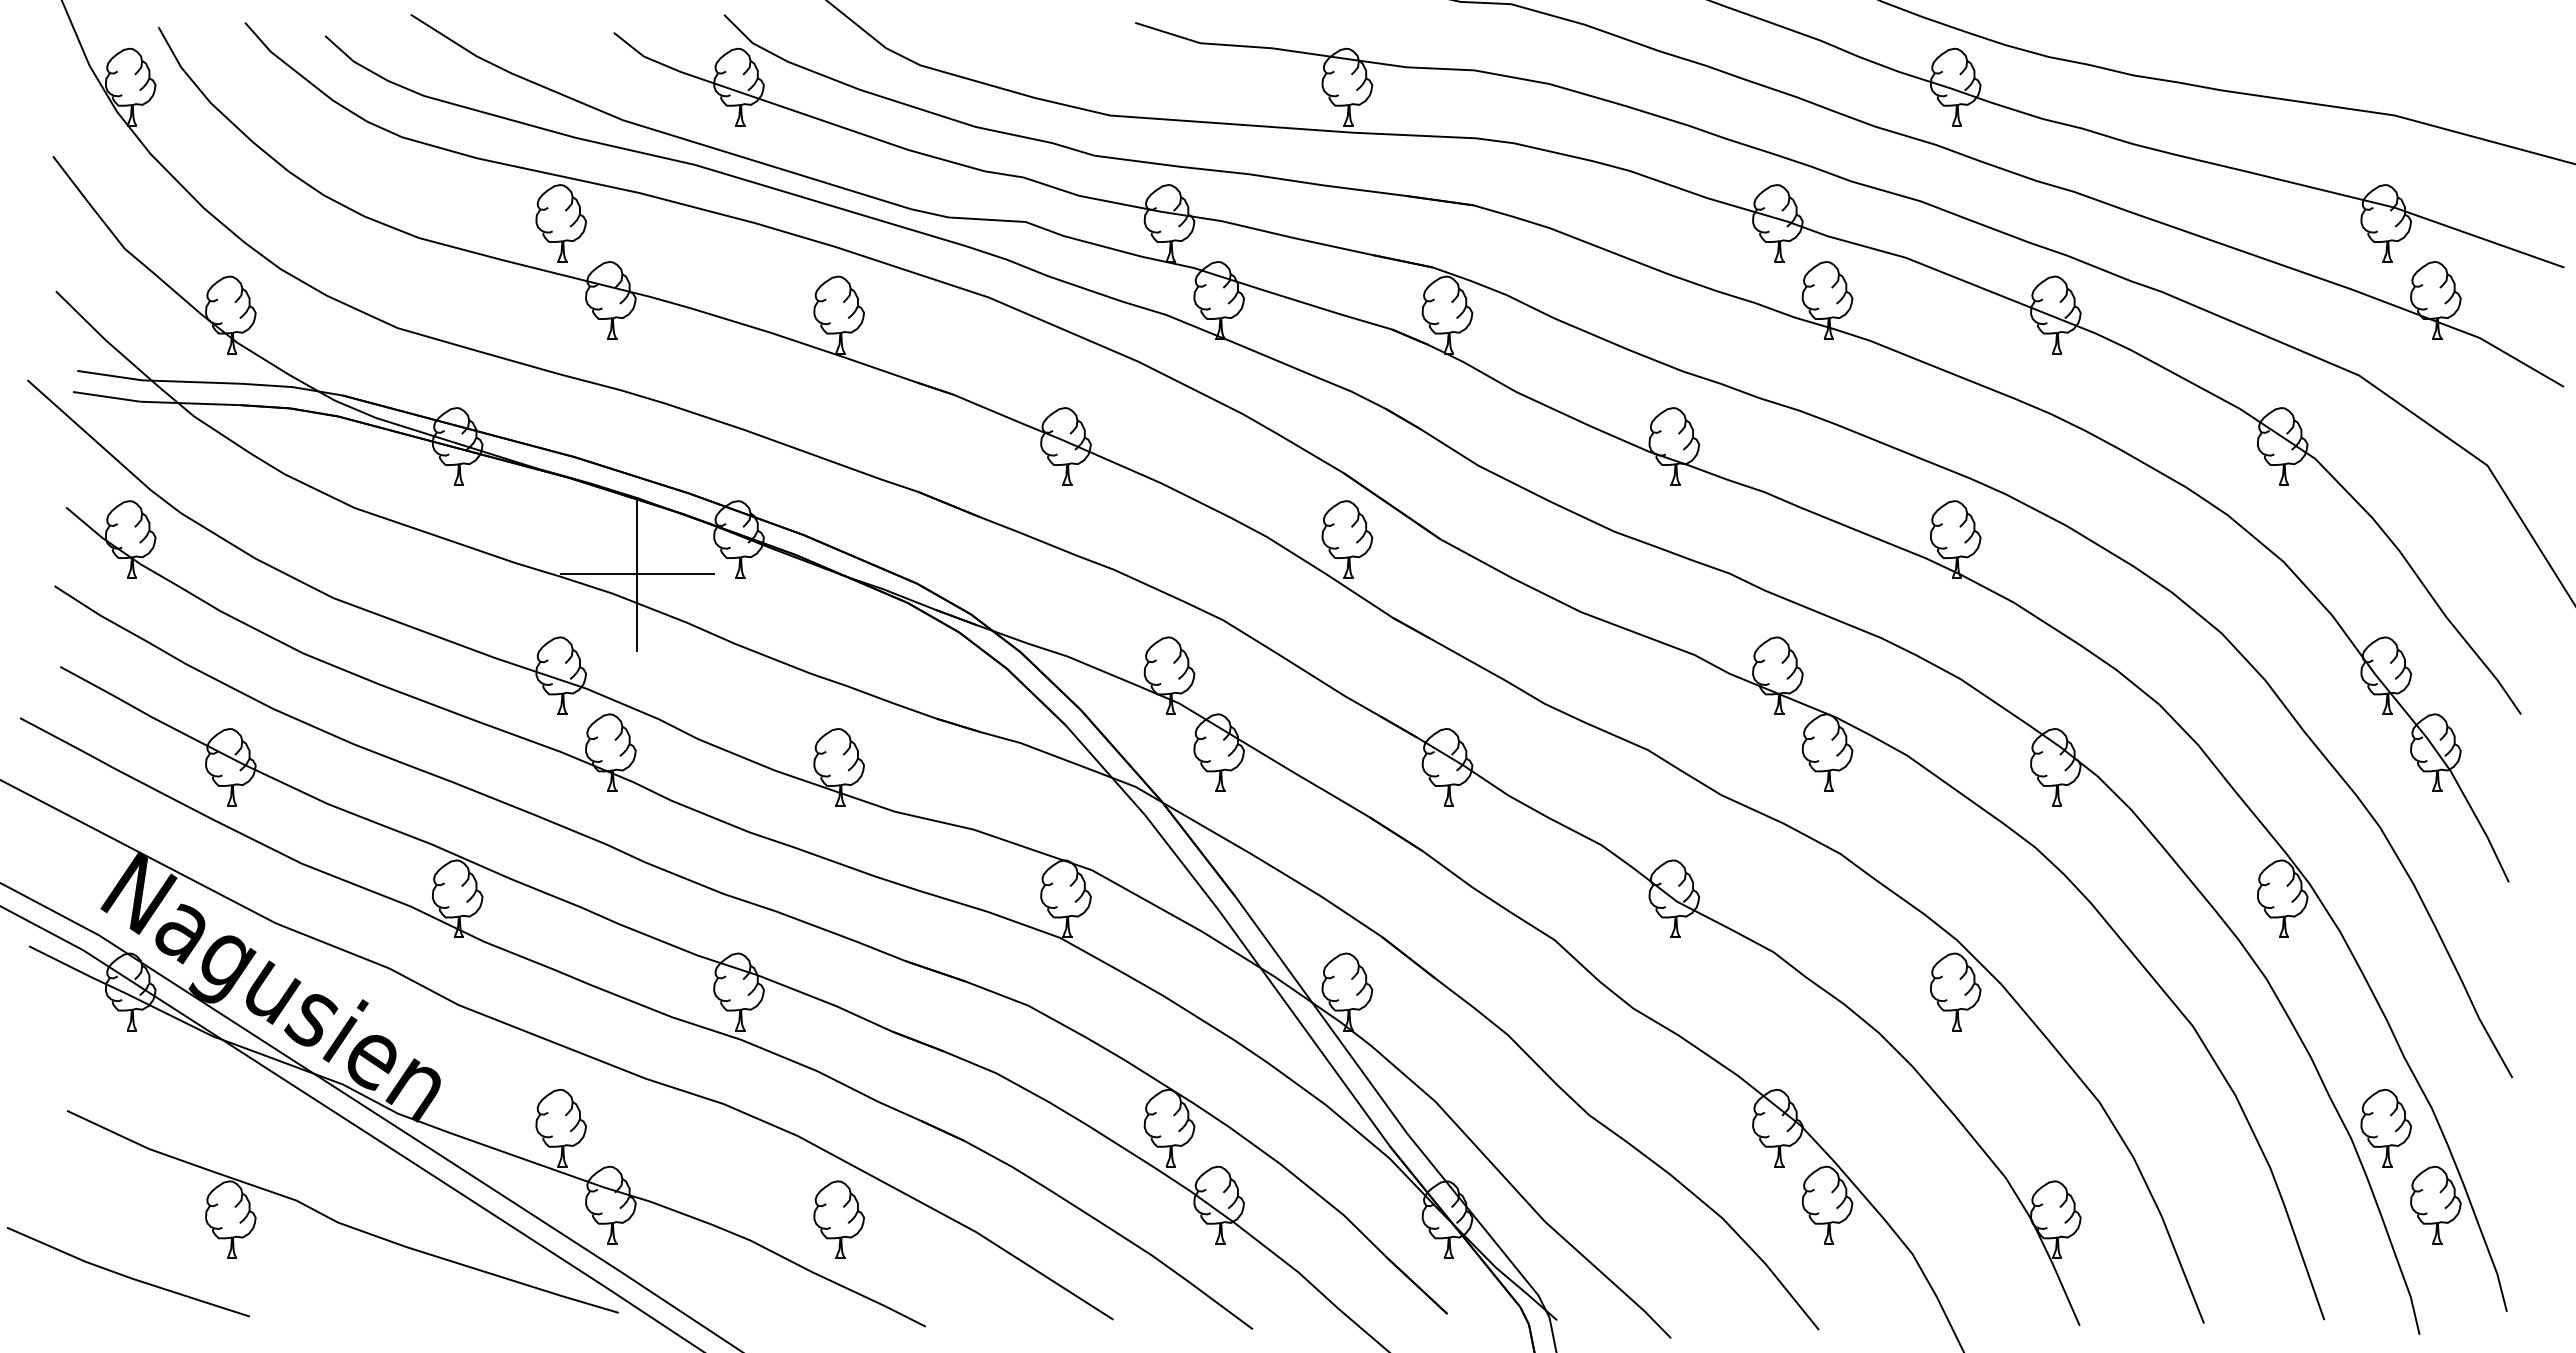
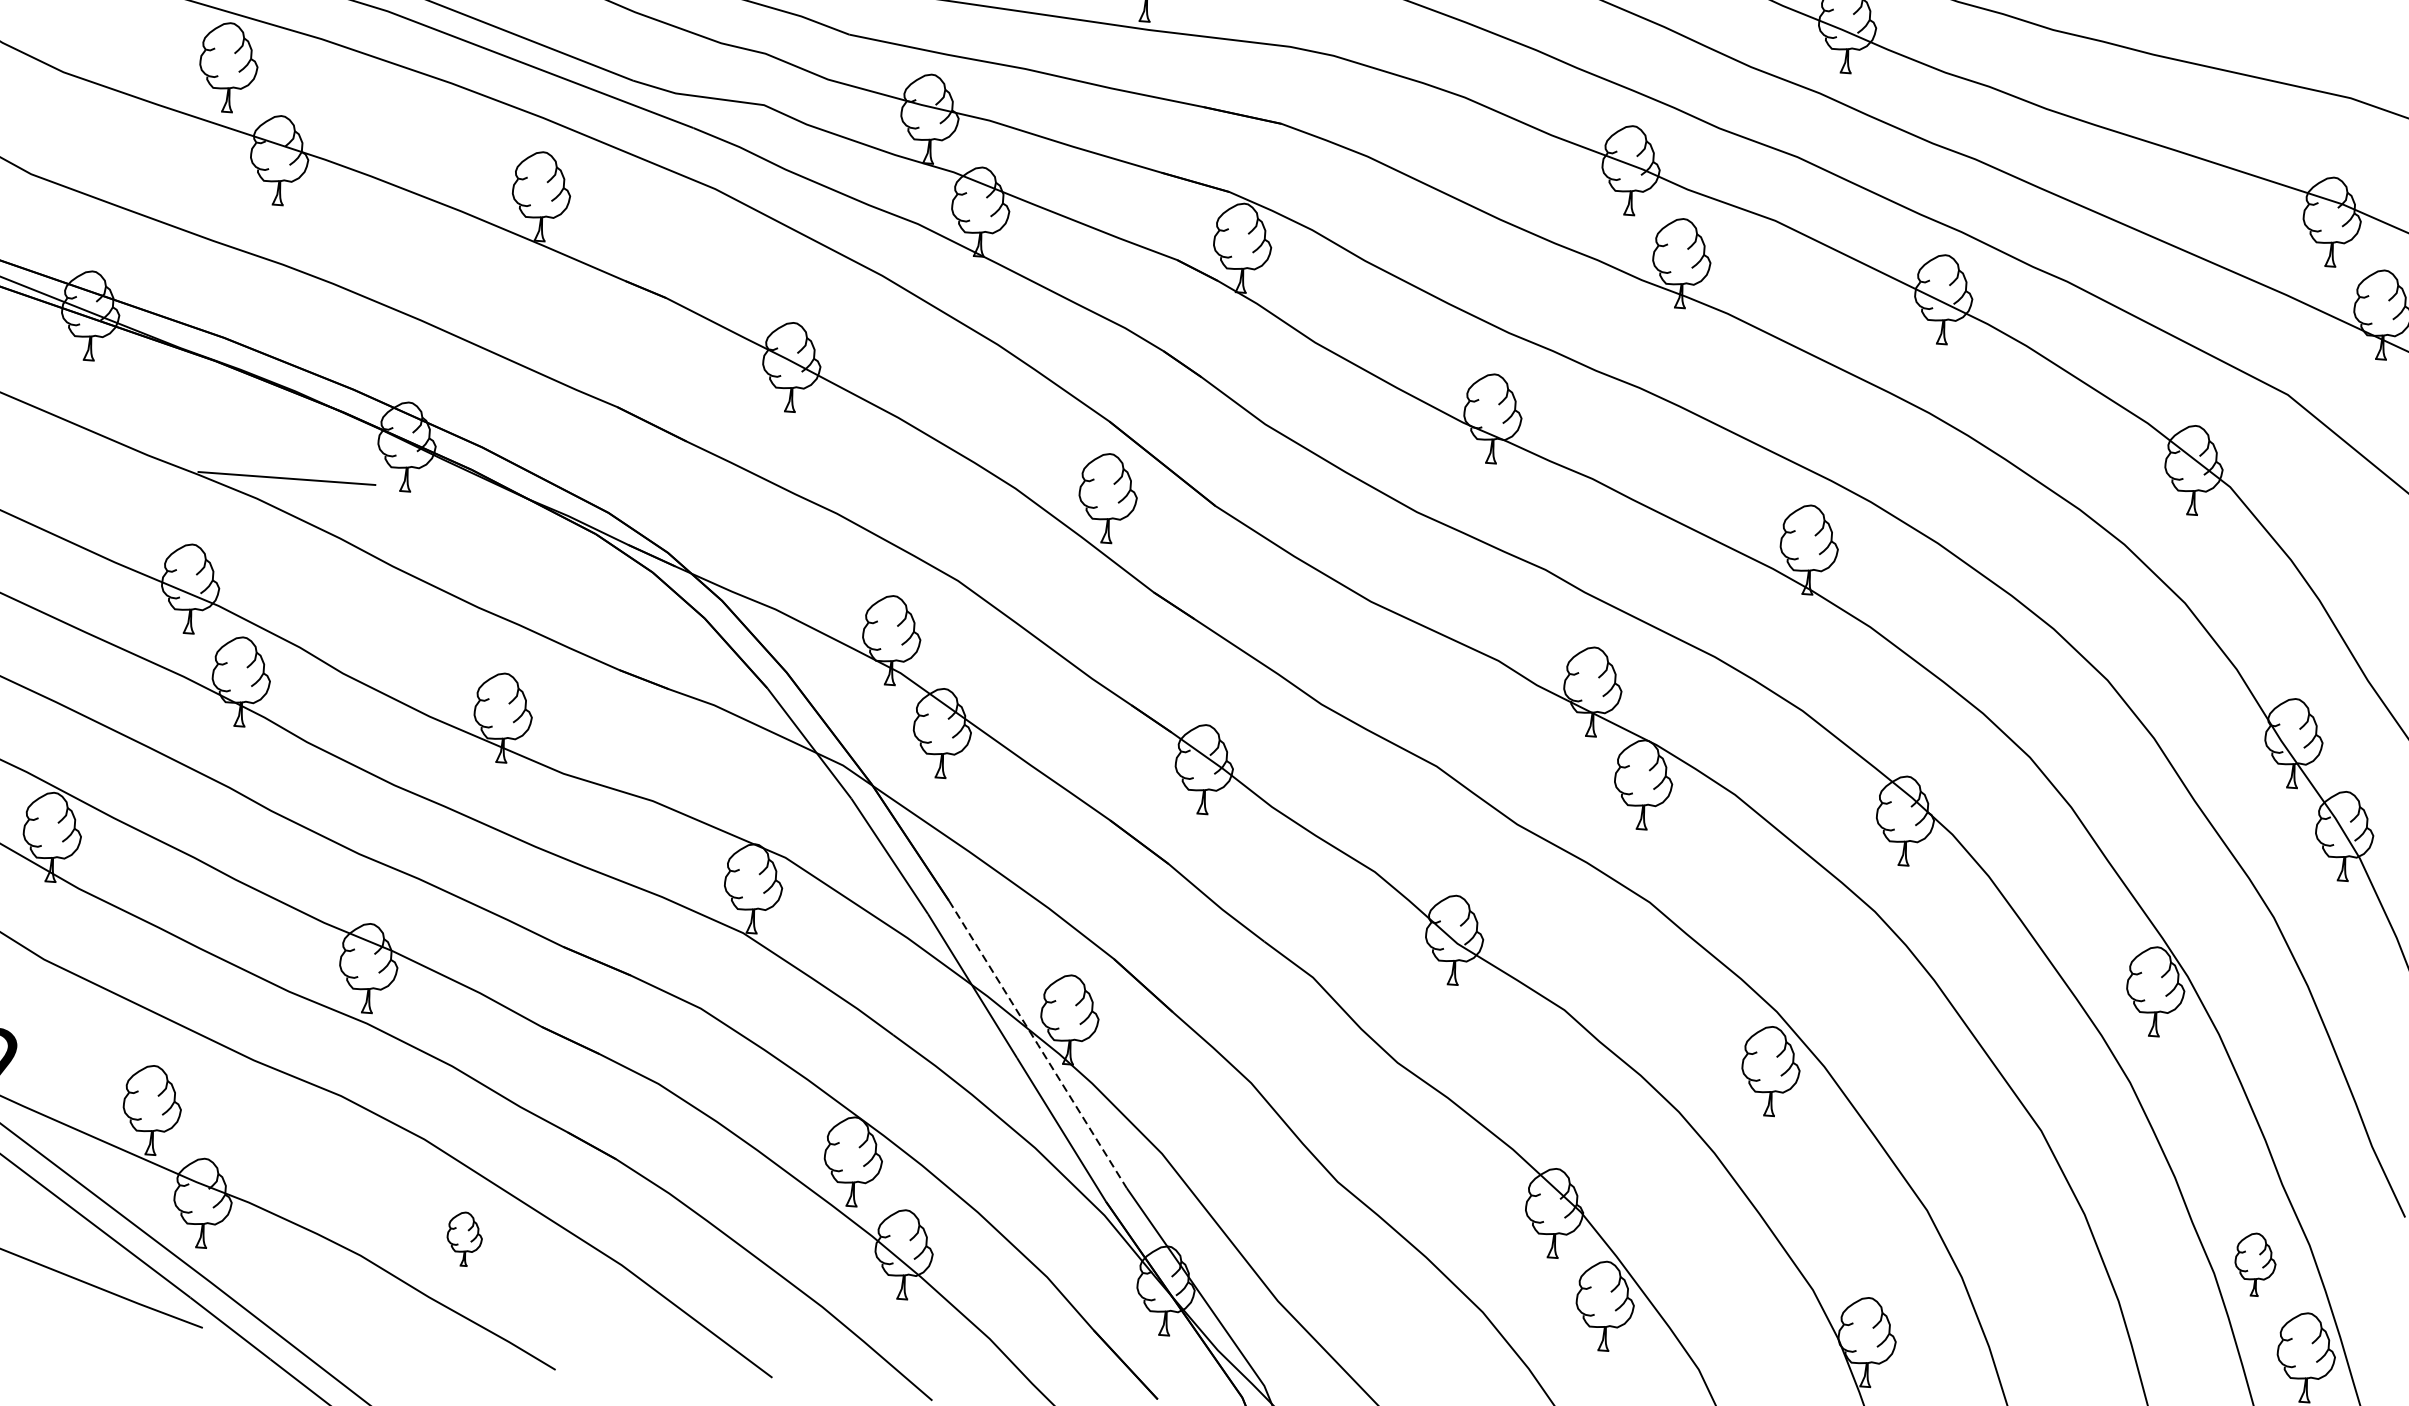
line: (637, 574) -> (286, 478), removed
line: (1321, 1015) -> (1037, 1044), solid -> dashed
part: (2385, 1127) -> (2254, 1263), size x0.7
part: (838, 1219) -> (463, 1238), size x0.6

